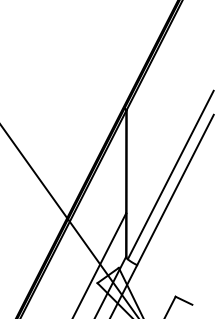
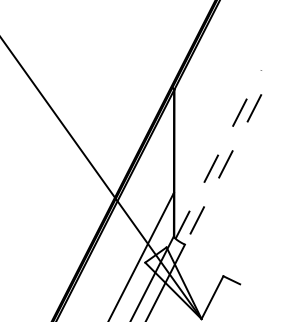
line: (170, 175) -> (218, 154), solid -> dashed
line: (175, 190) -> (223, 169), solid -> dashed

